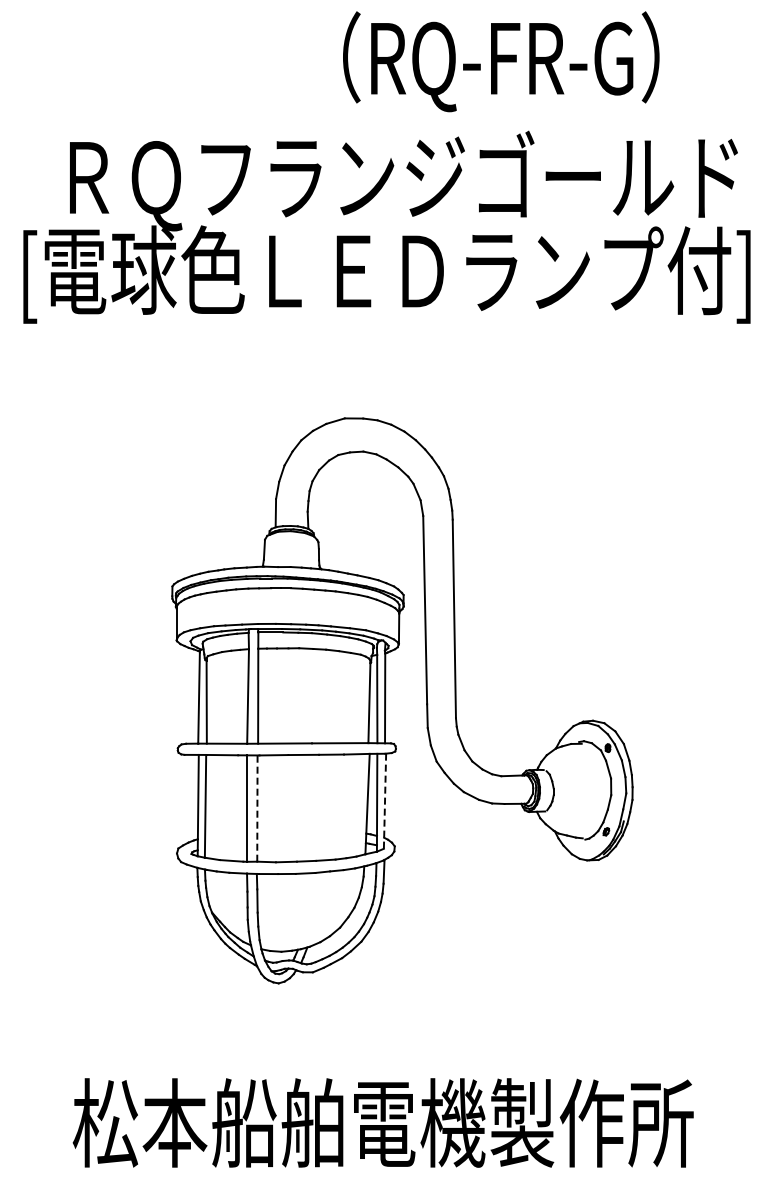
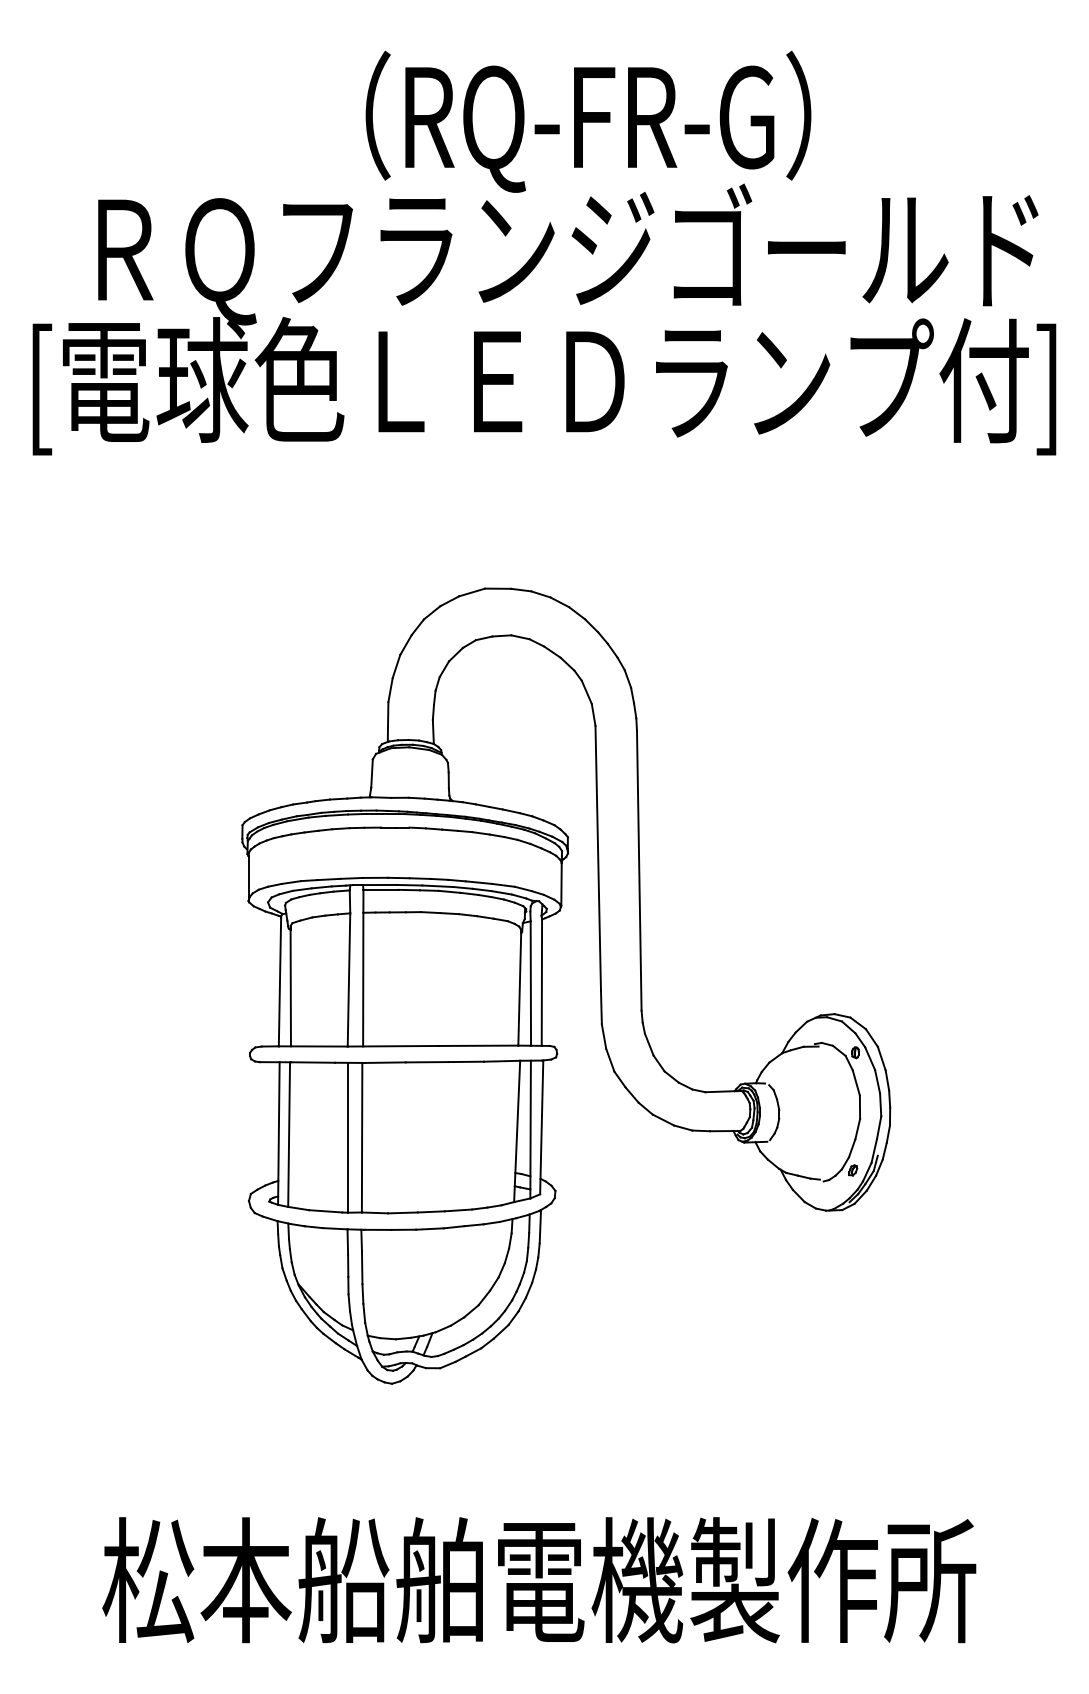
text: (501, 61) -> (588, 121), moved
line: (385, 801) -> (542, 1127), dashed -> solid
line: (257, 808) -> (362, 1137), dashed -> solid

